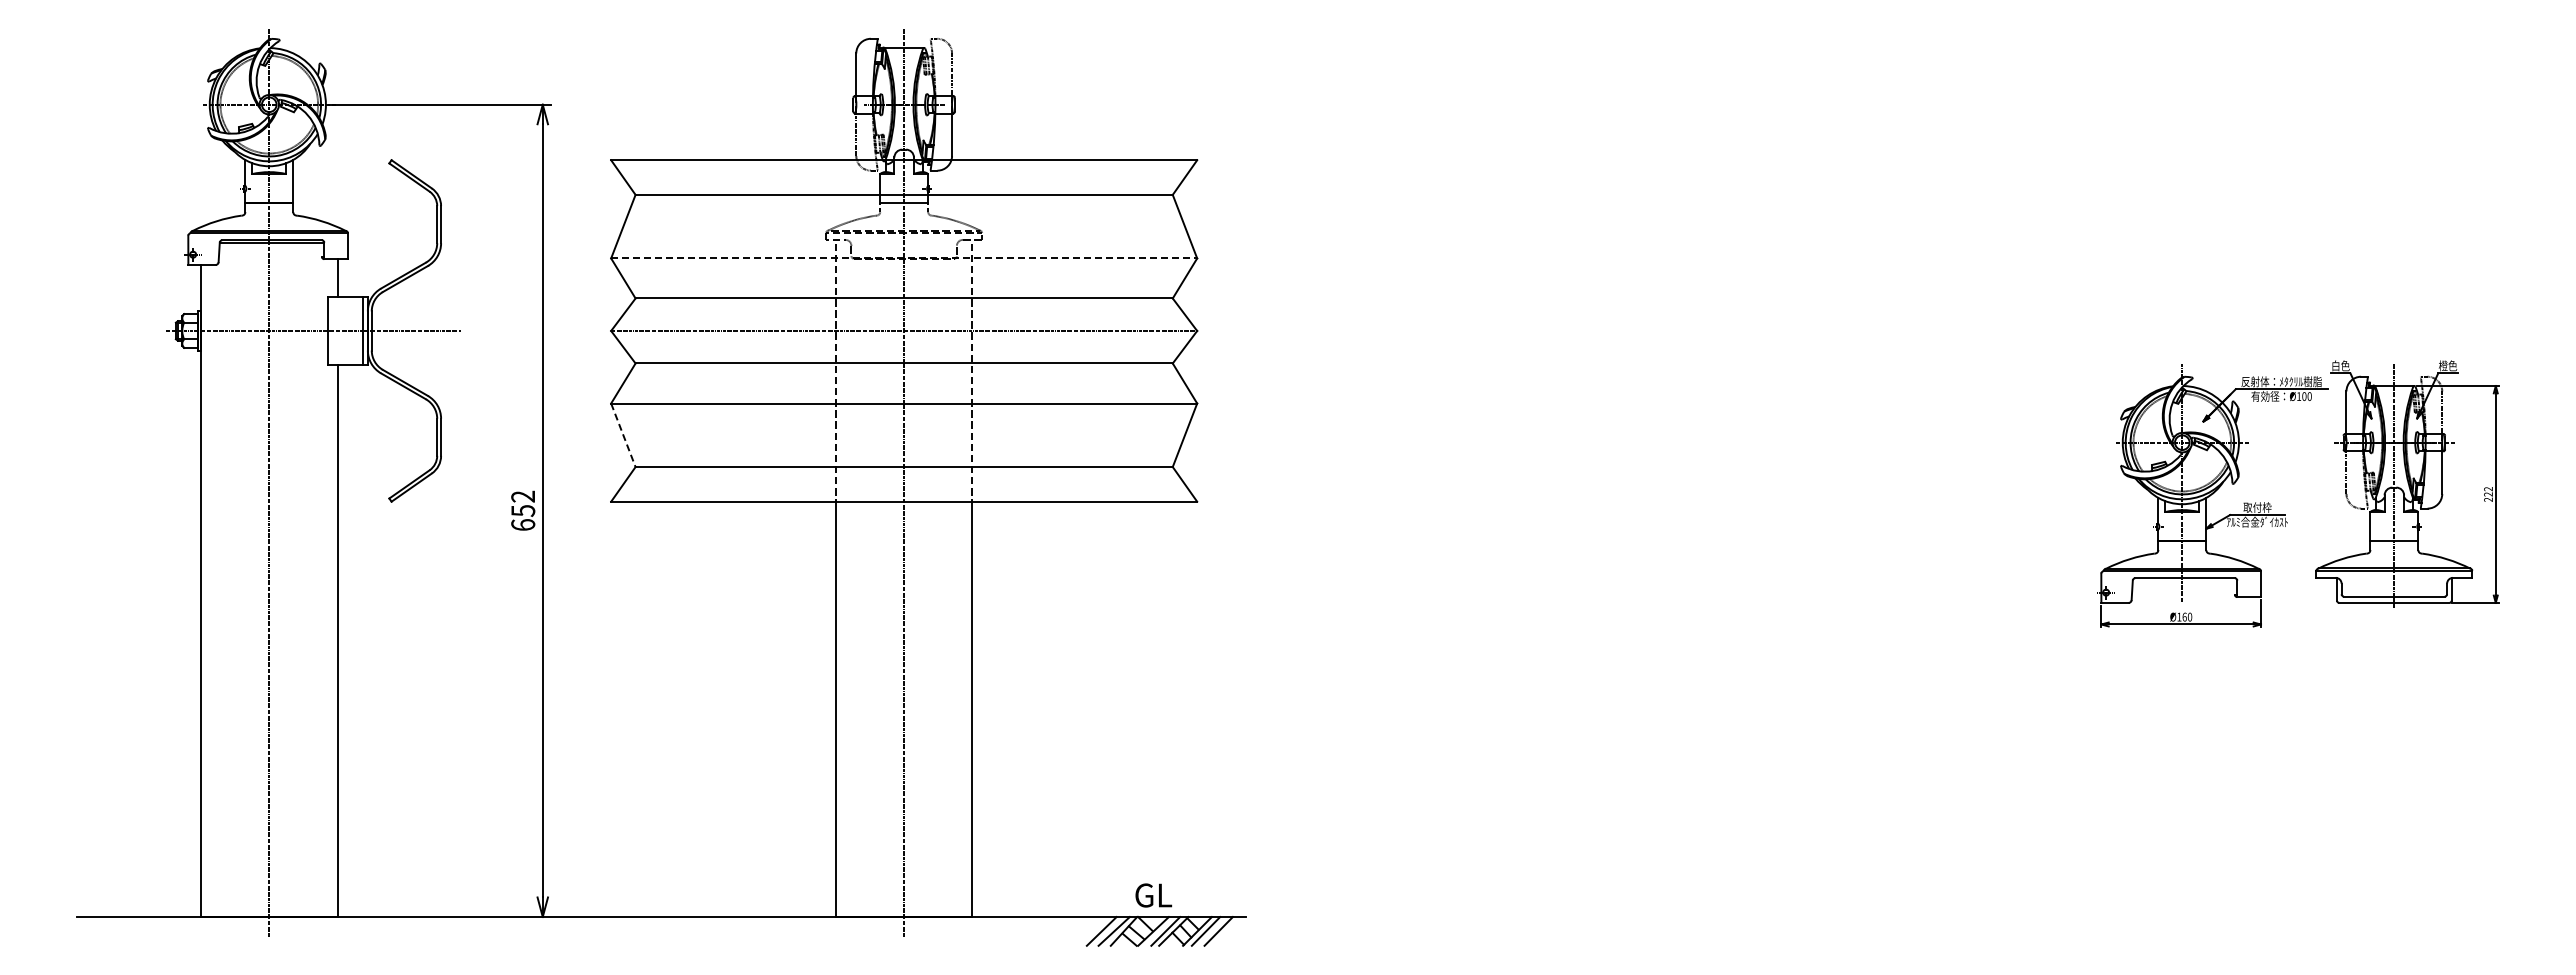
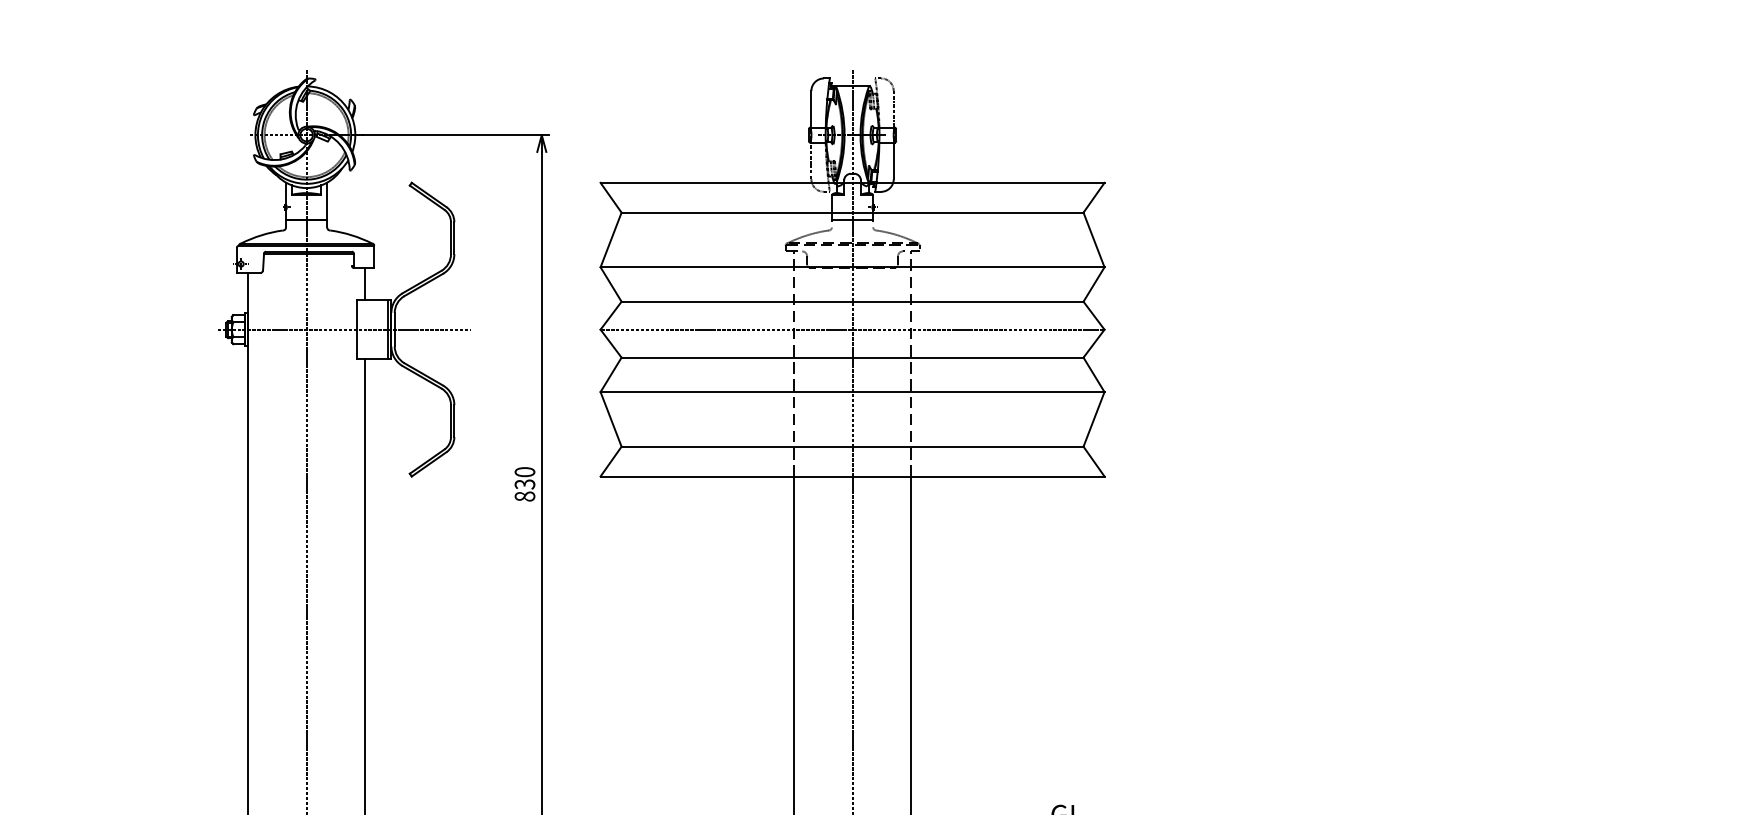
line: (904, 258) -> (852, 267), dashed -> solid
line: (623, 435) -> (611, 419), dashed -> solid
text: (523, 510) -> (525, 484), 652 -> 830

